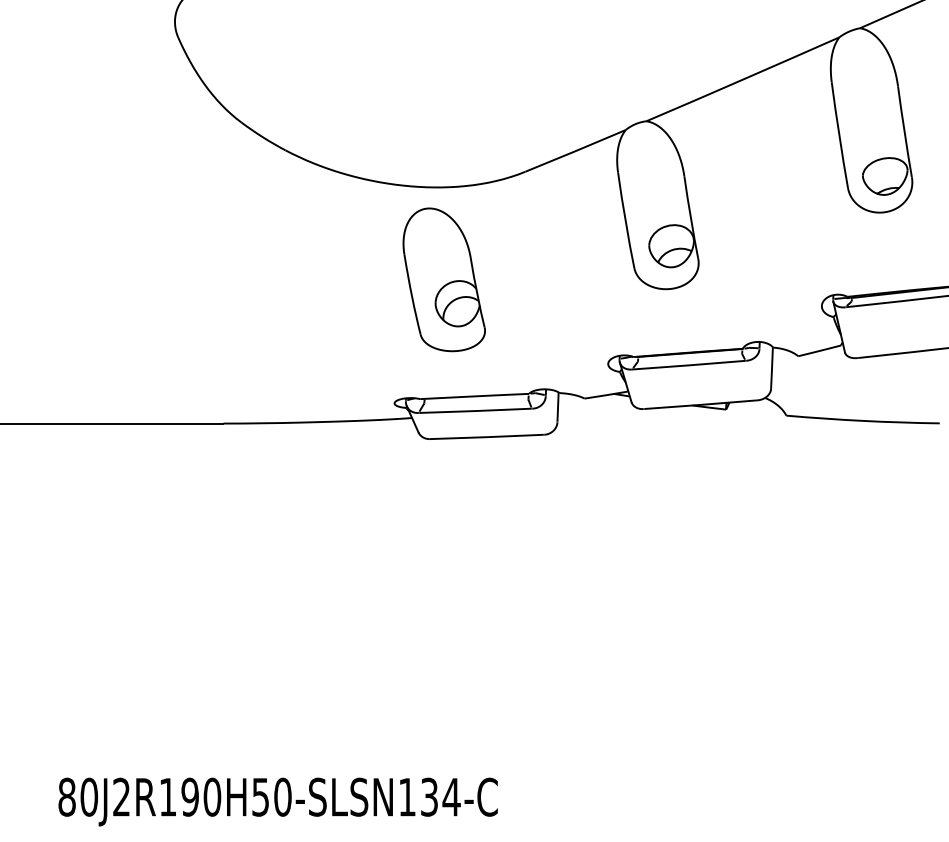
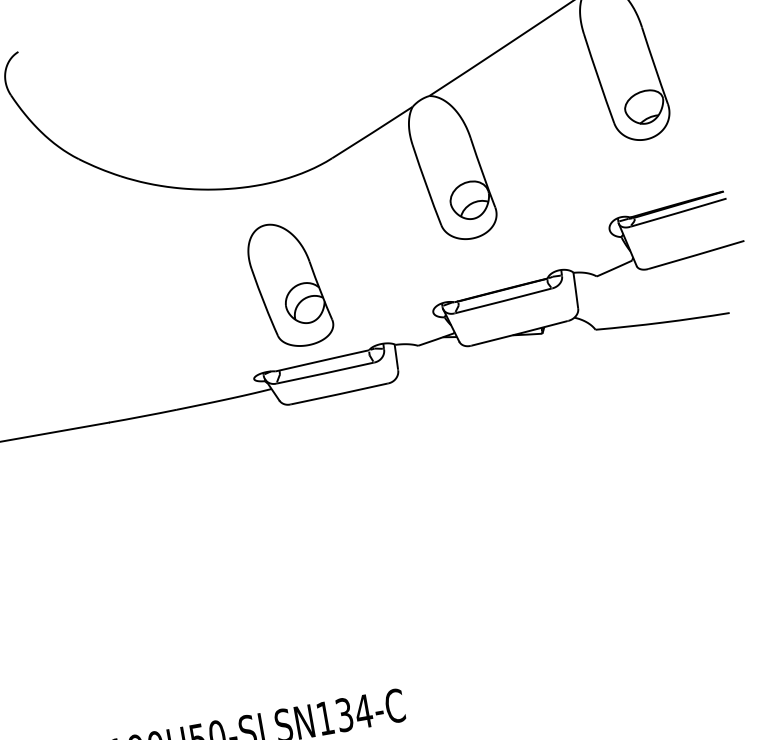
part: (443, 279) -> (289, 284), moved

